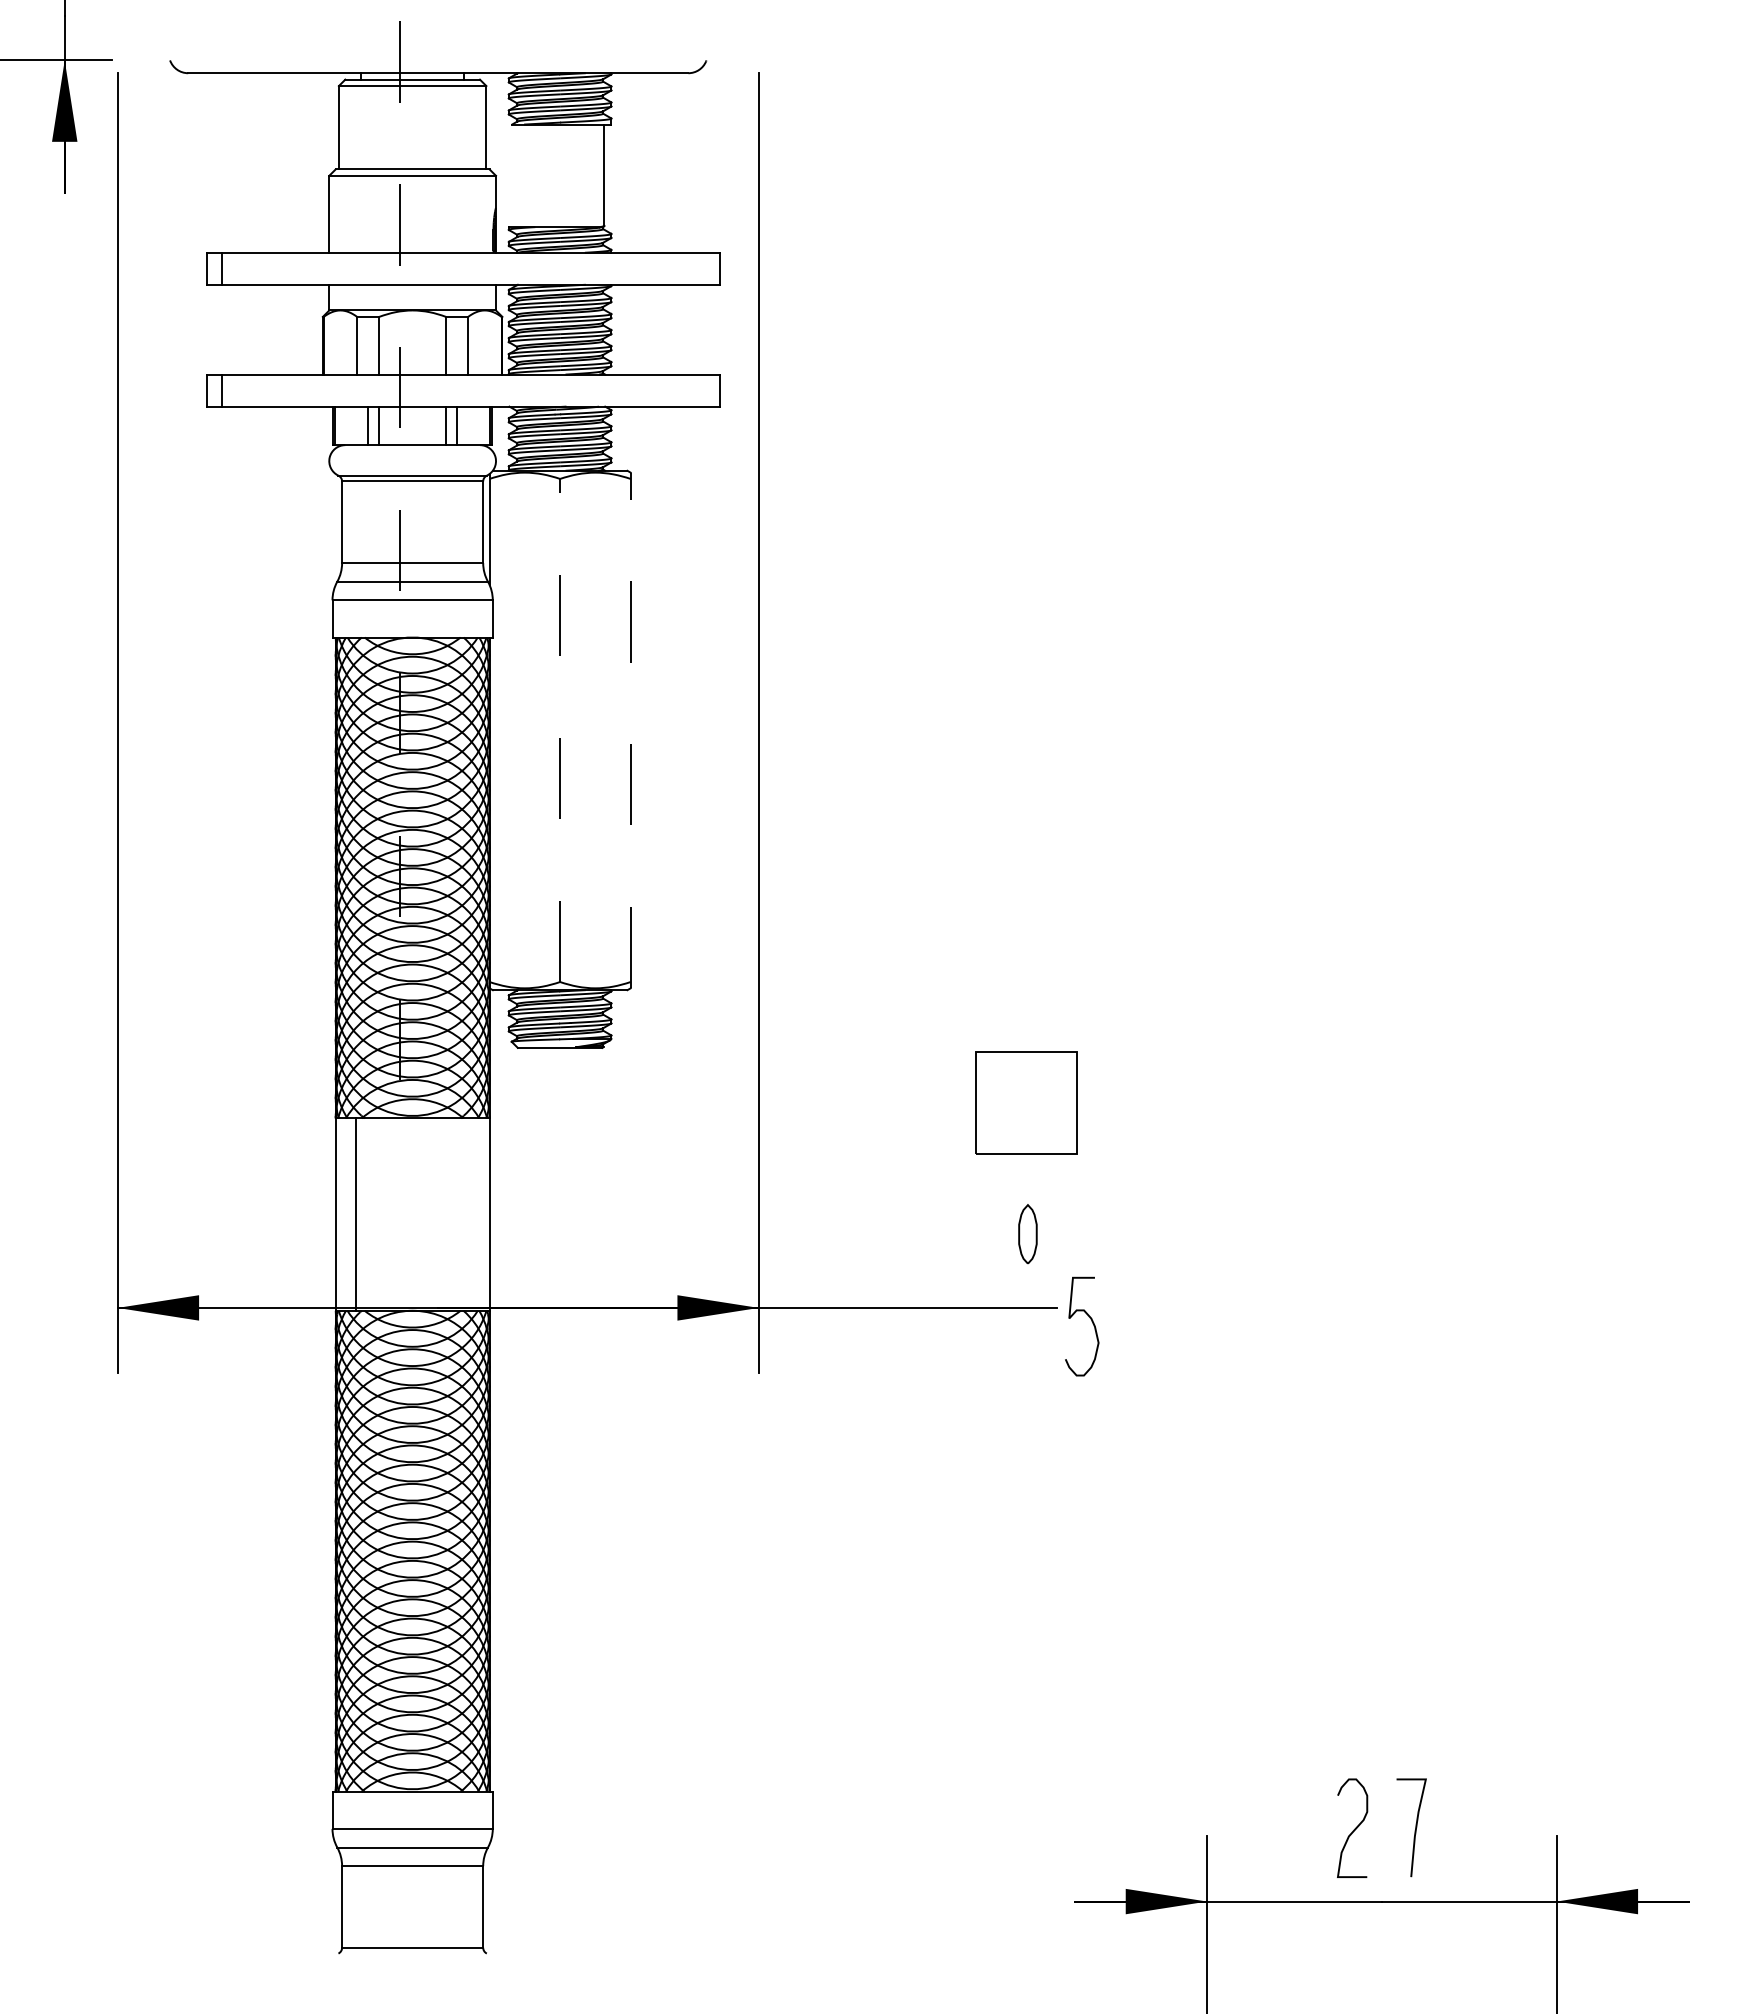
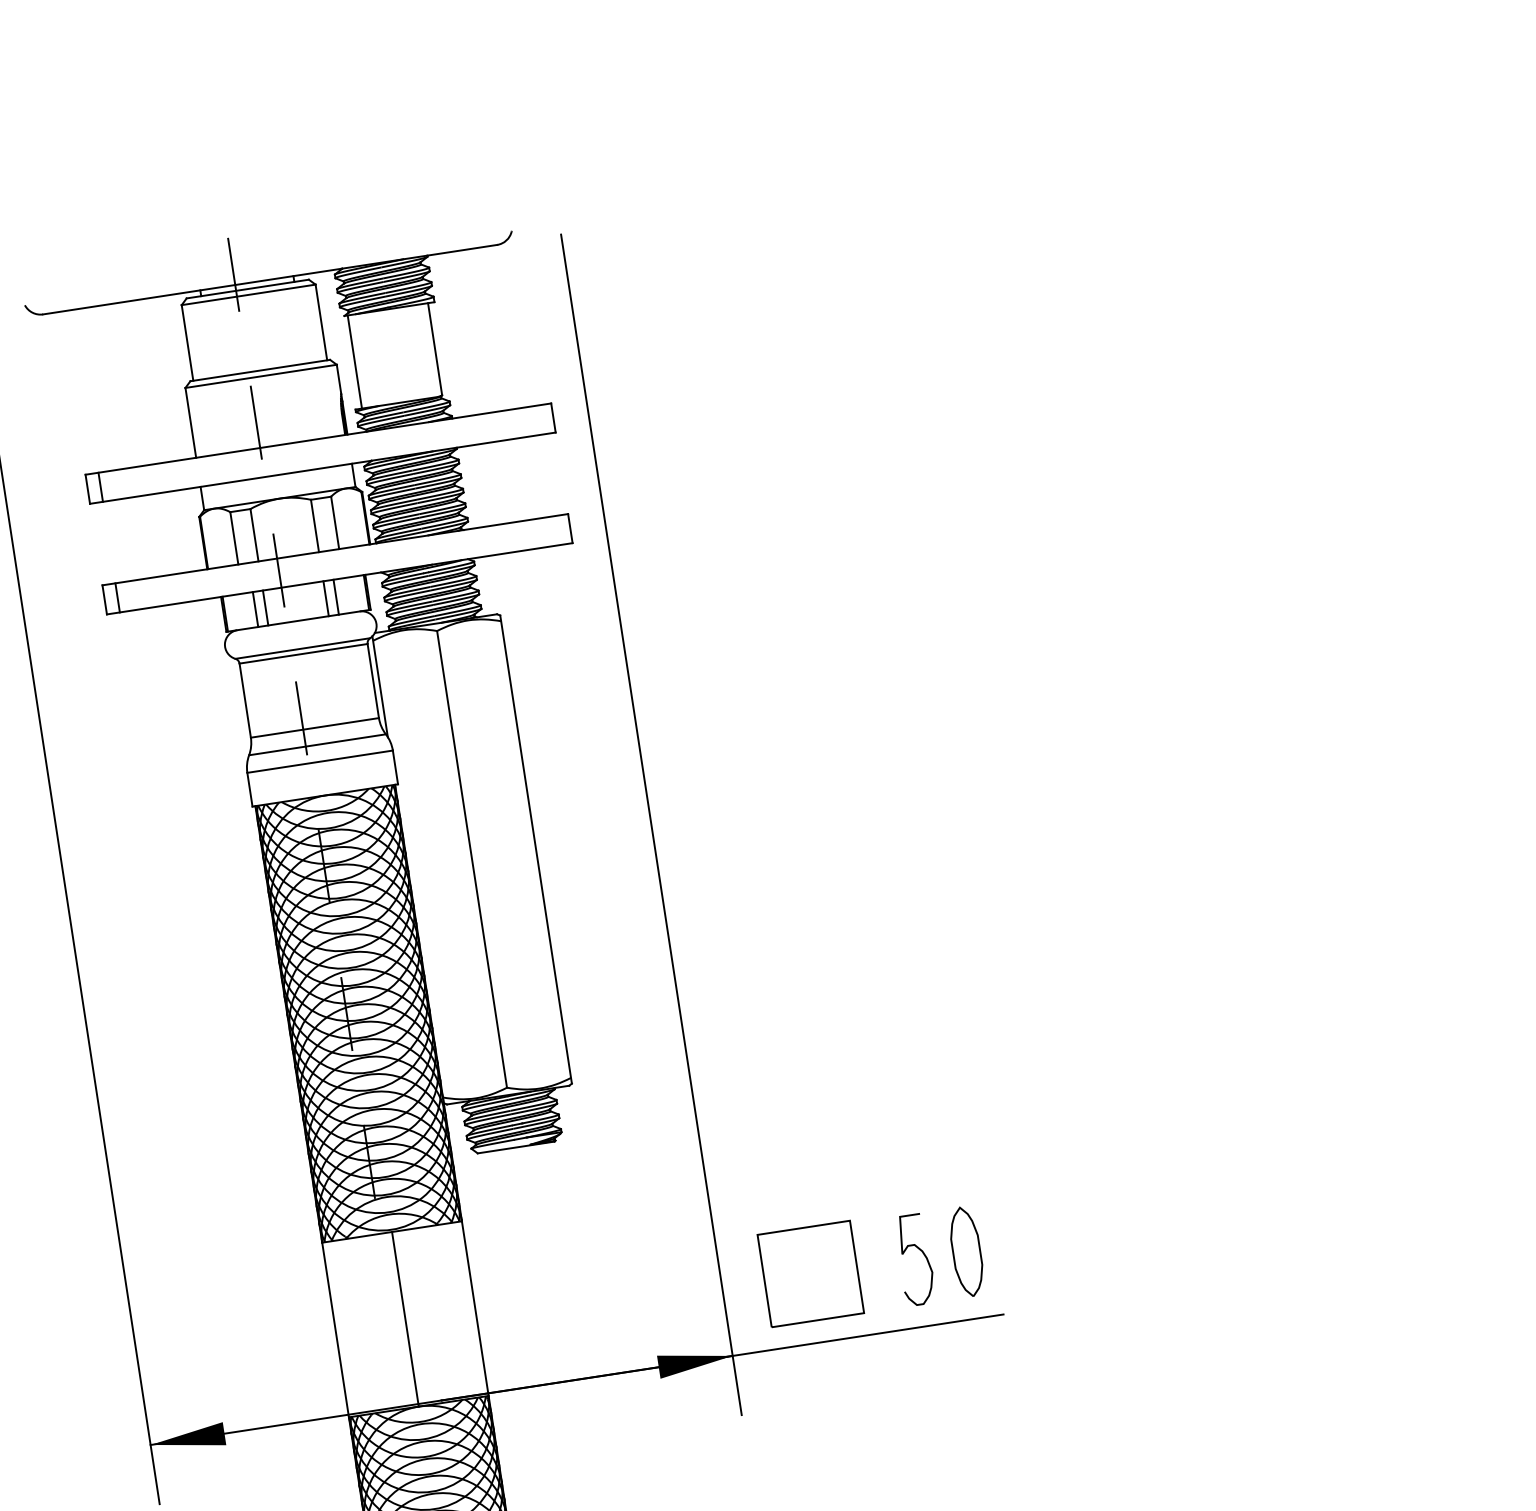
line: (515, 175) -> (354, 361), added
line: (560, 730) -> (472, 859), dashed -> solid
line: (630, 730) -> (535, 849), dashed -> solid
part: (1026, 1102) -> (810, 1273), moved
line: (355, 1214) -> (405, 1319), moved
part: (1027, 1233) -> (966, 1251), size x1.67
curve: (1091, 1321) -> (922, 1253), moved

